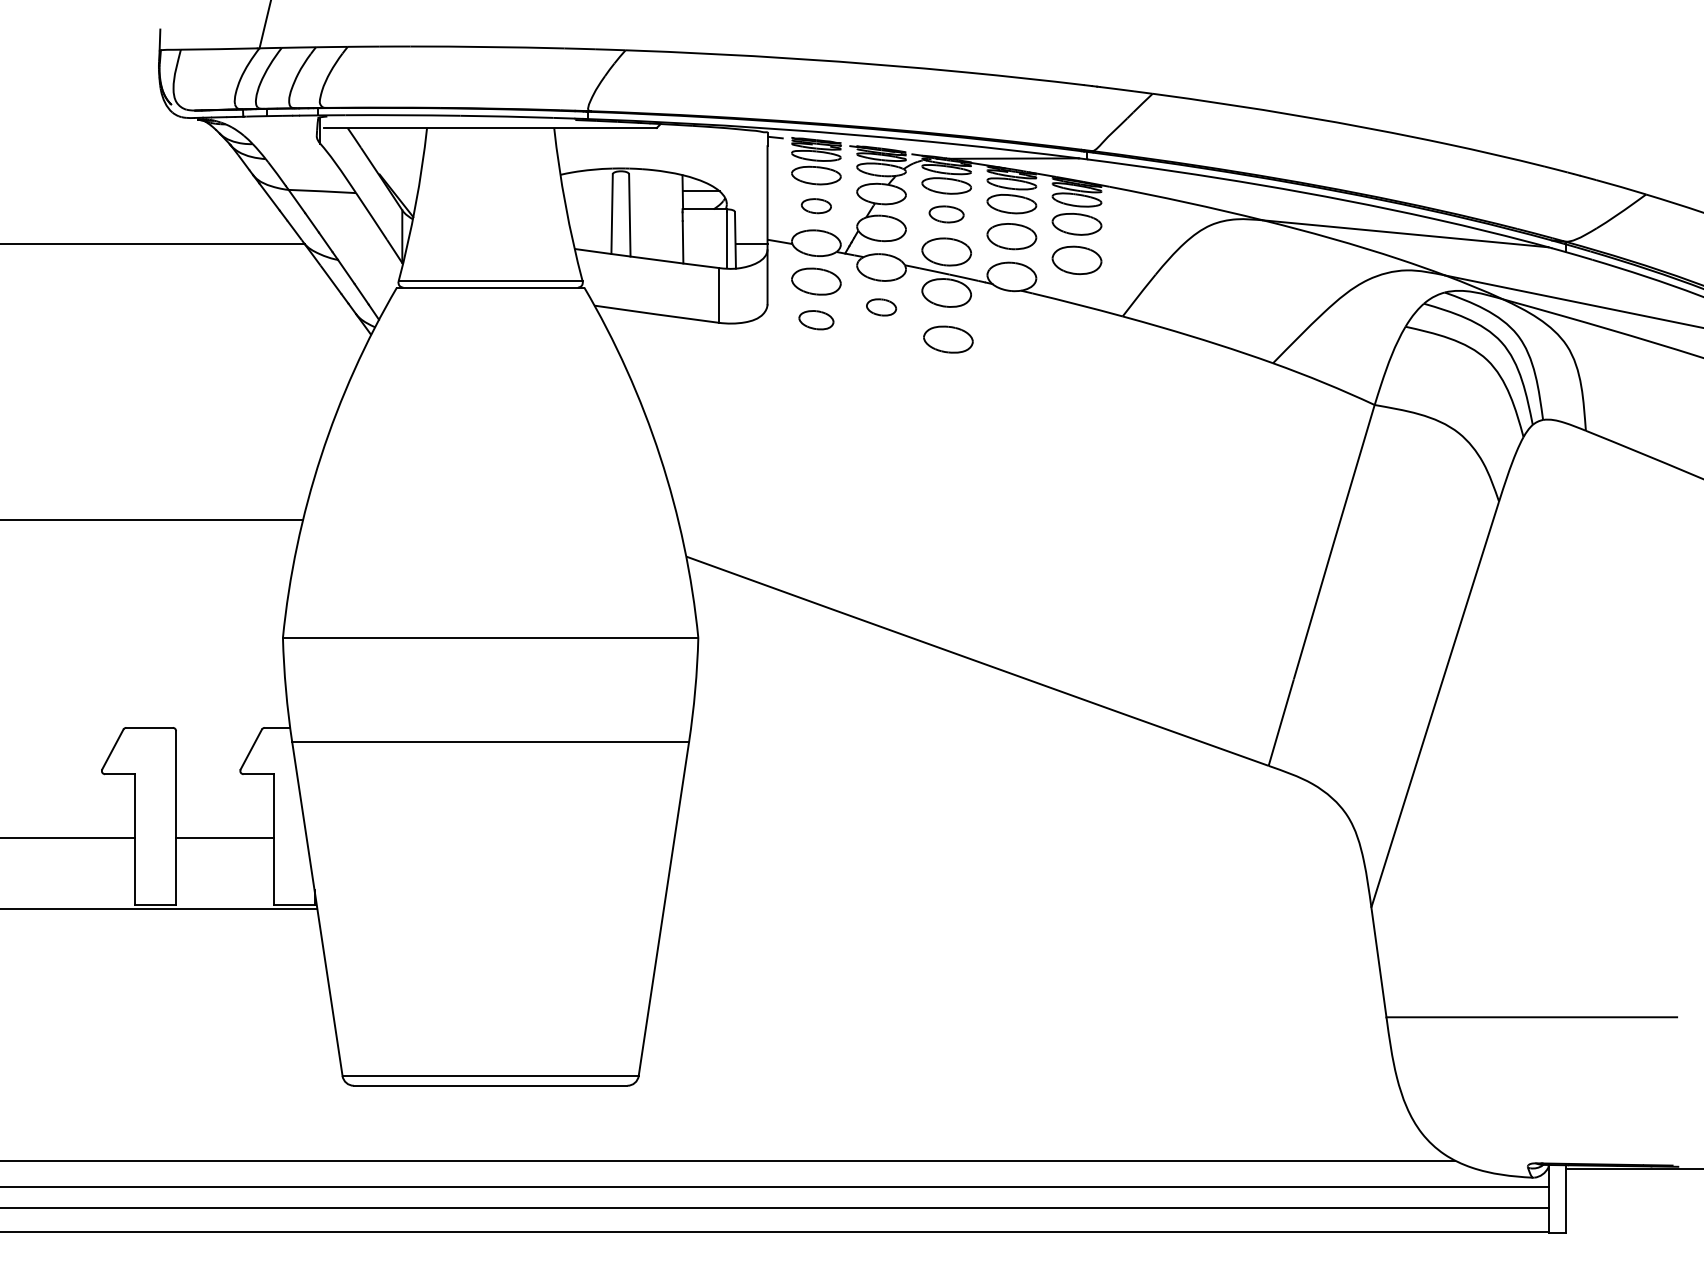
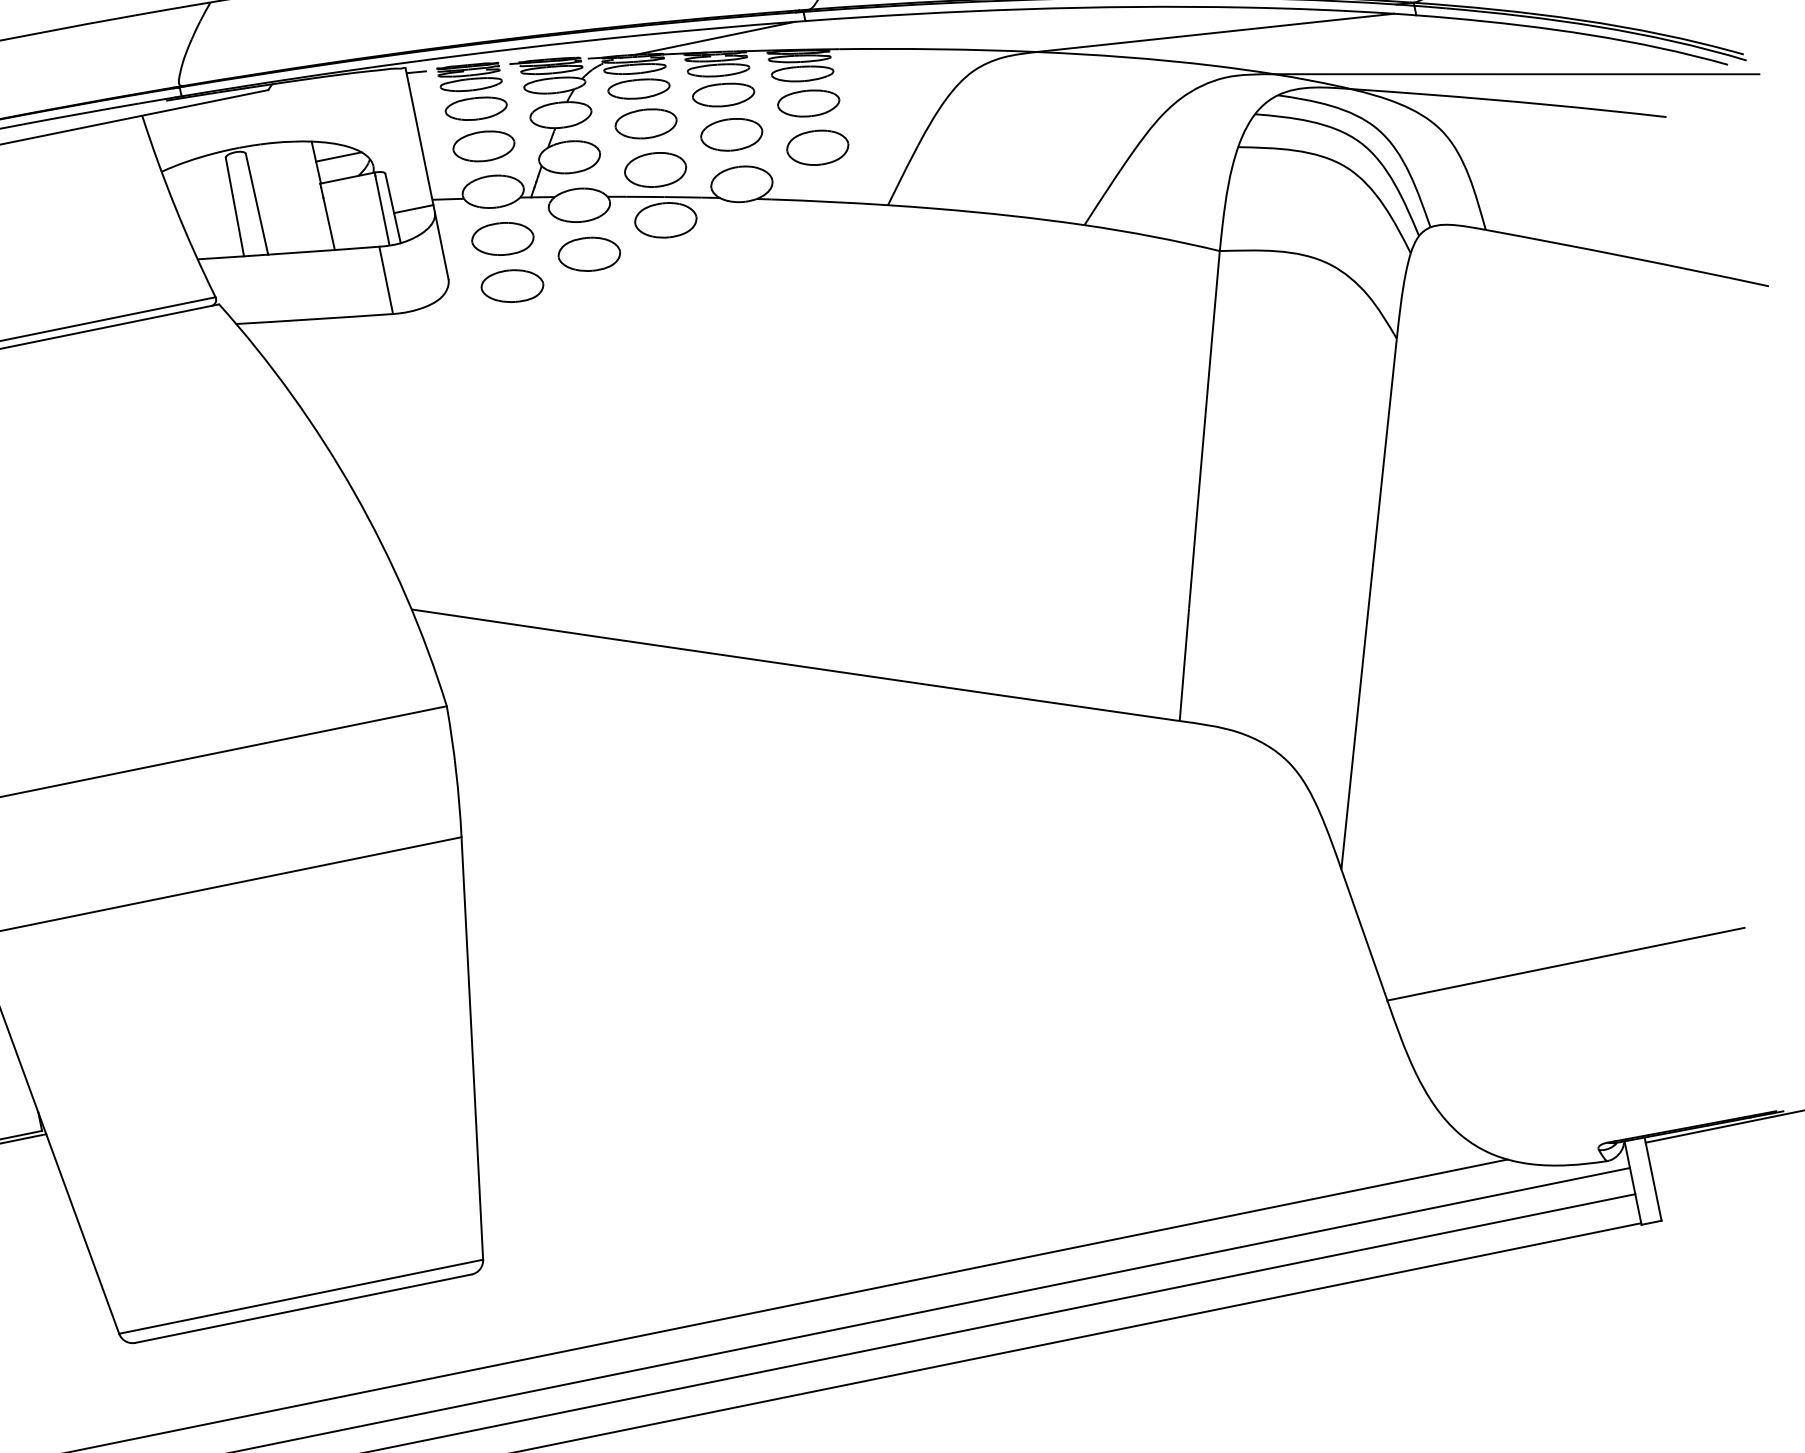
part: (816, 205) -> (483, 145), size x1.67
part: (946, 214) -> (645, 124), size x1.43
part: (881, 307) -> (589, 254), size x1.67
part: (816, 320) -> (512, 286), size x1.43
part: (948, 339) -> (679, 277), removed

